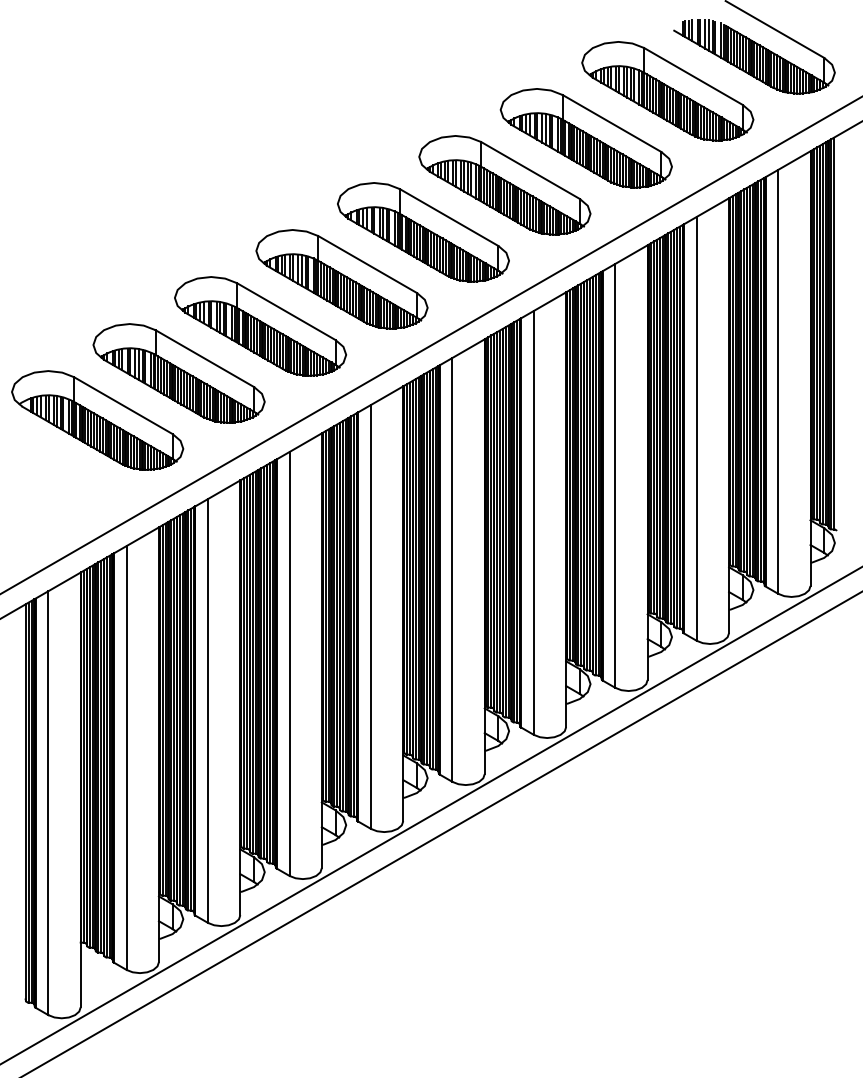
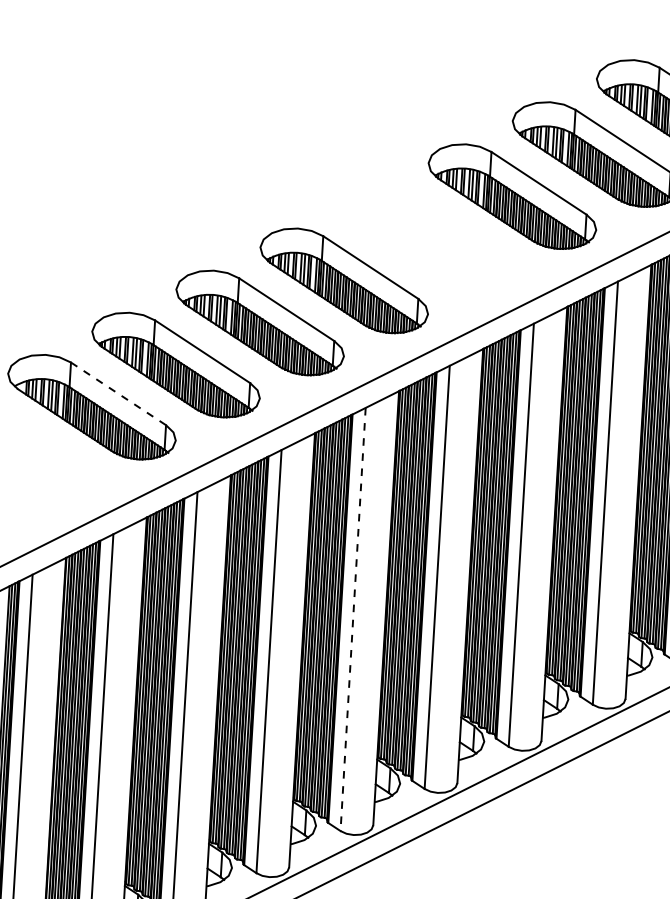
part: (423, 232) -> (428, 238), removed
line: (123, 405) -> (118, 393), solid -> dashed
line: (370, 616) -> (352, 619), solid -> dashed

